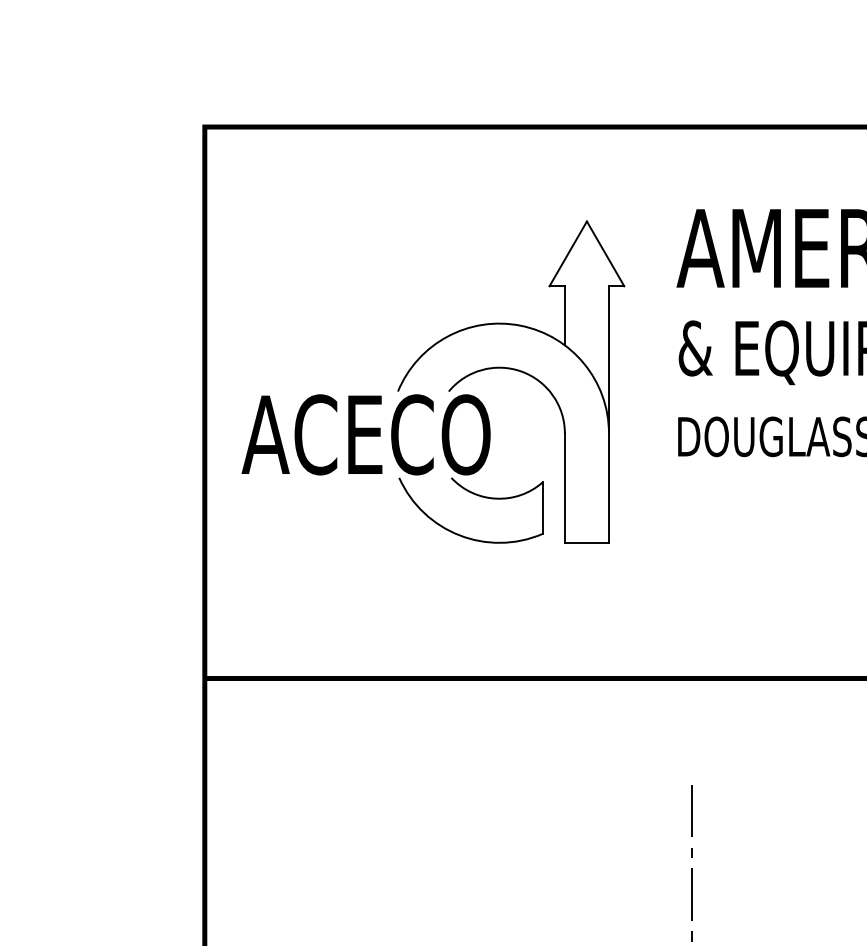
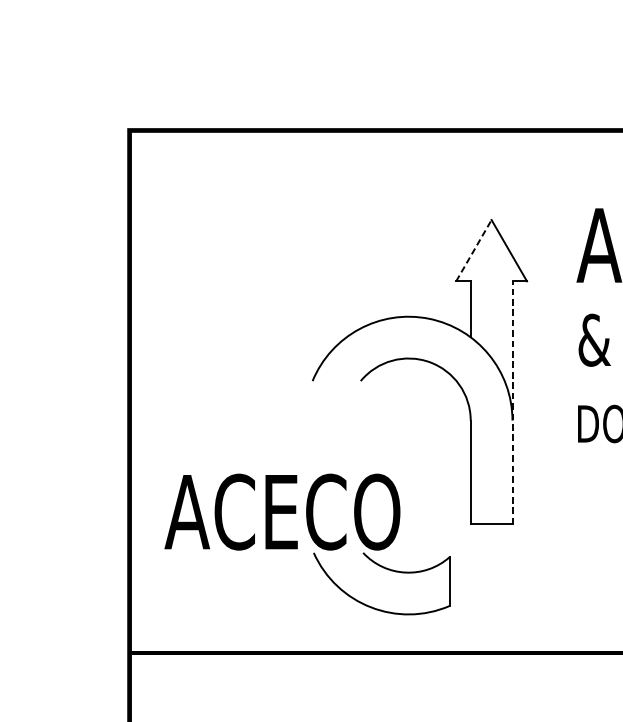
line: (568, 253) -> (474, 250), solid -> dashed
line: (608, 414) -> (512, 402), solid -> dashed
part: (397, 464) -> (312, 540), moved

